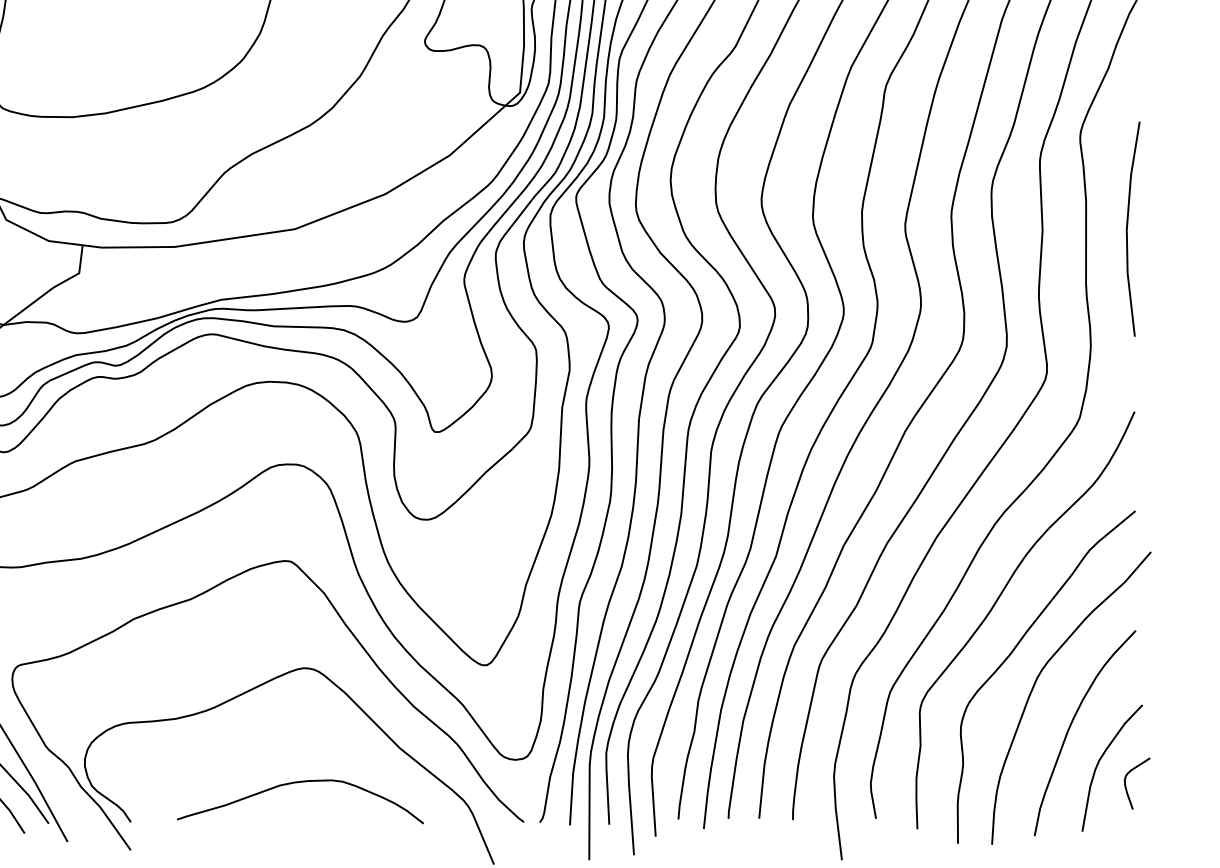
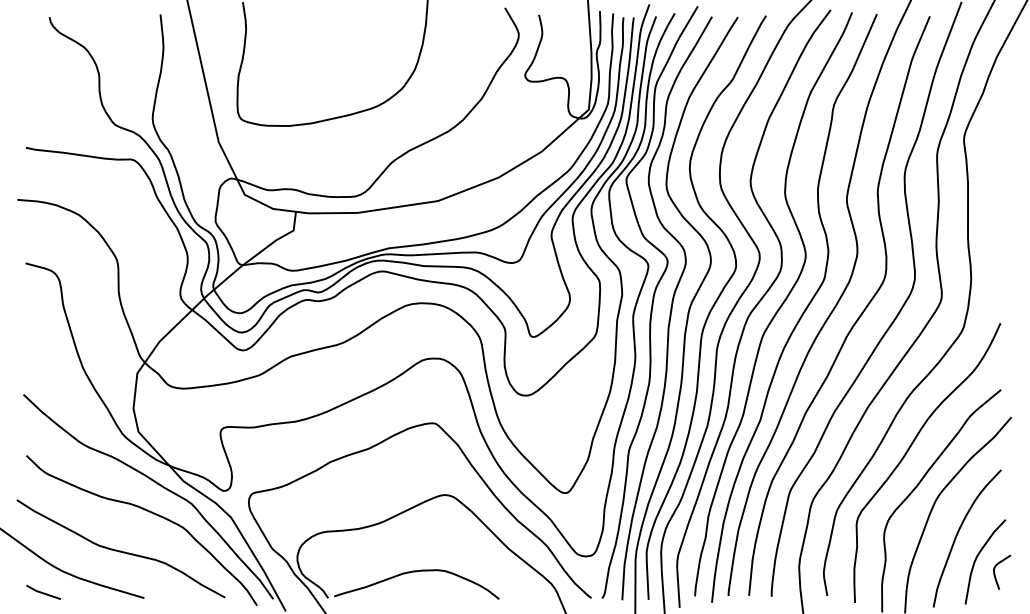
line: (1128, 228) -> (996, 200), removed
curve: (299, 783) -> (416, 572), moved

